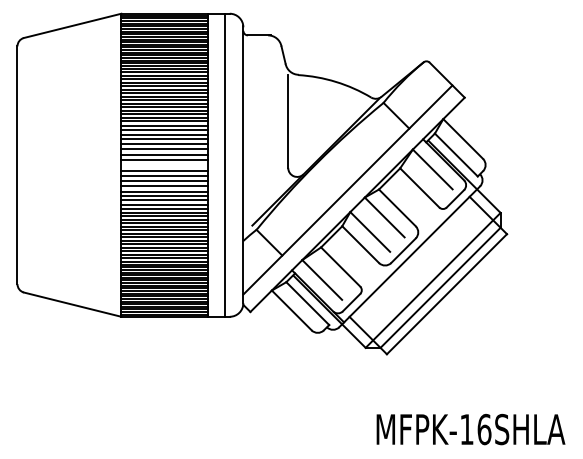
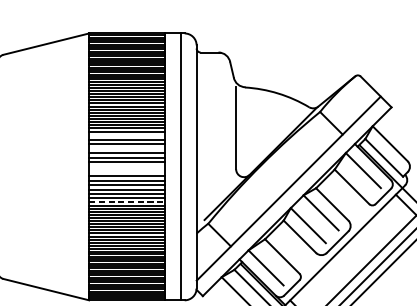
line: (164, 130) -> (127, 136), removed
line: (164, 144) -> (127, 148), removed
line: (164, 170) -> (127, 171), removed
line: (165, 204) -> (128, 201), solid -> dashed

